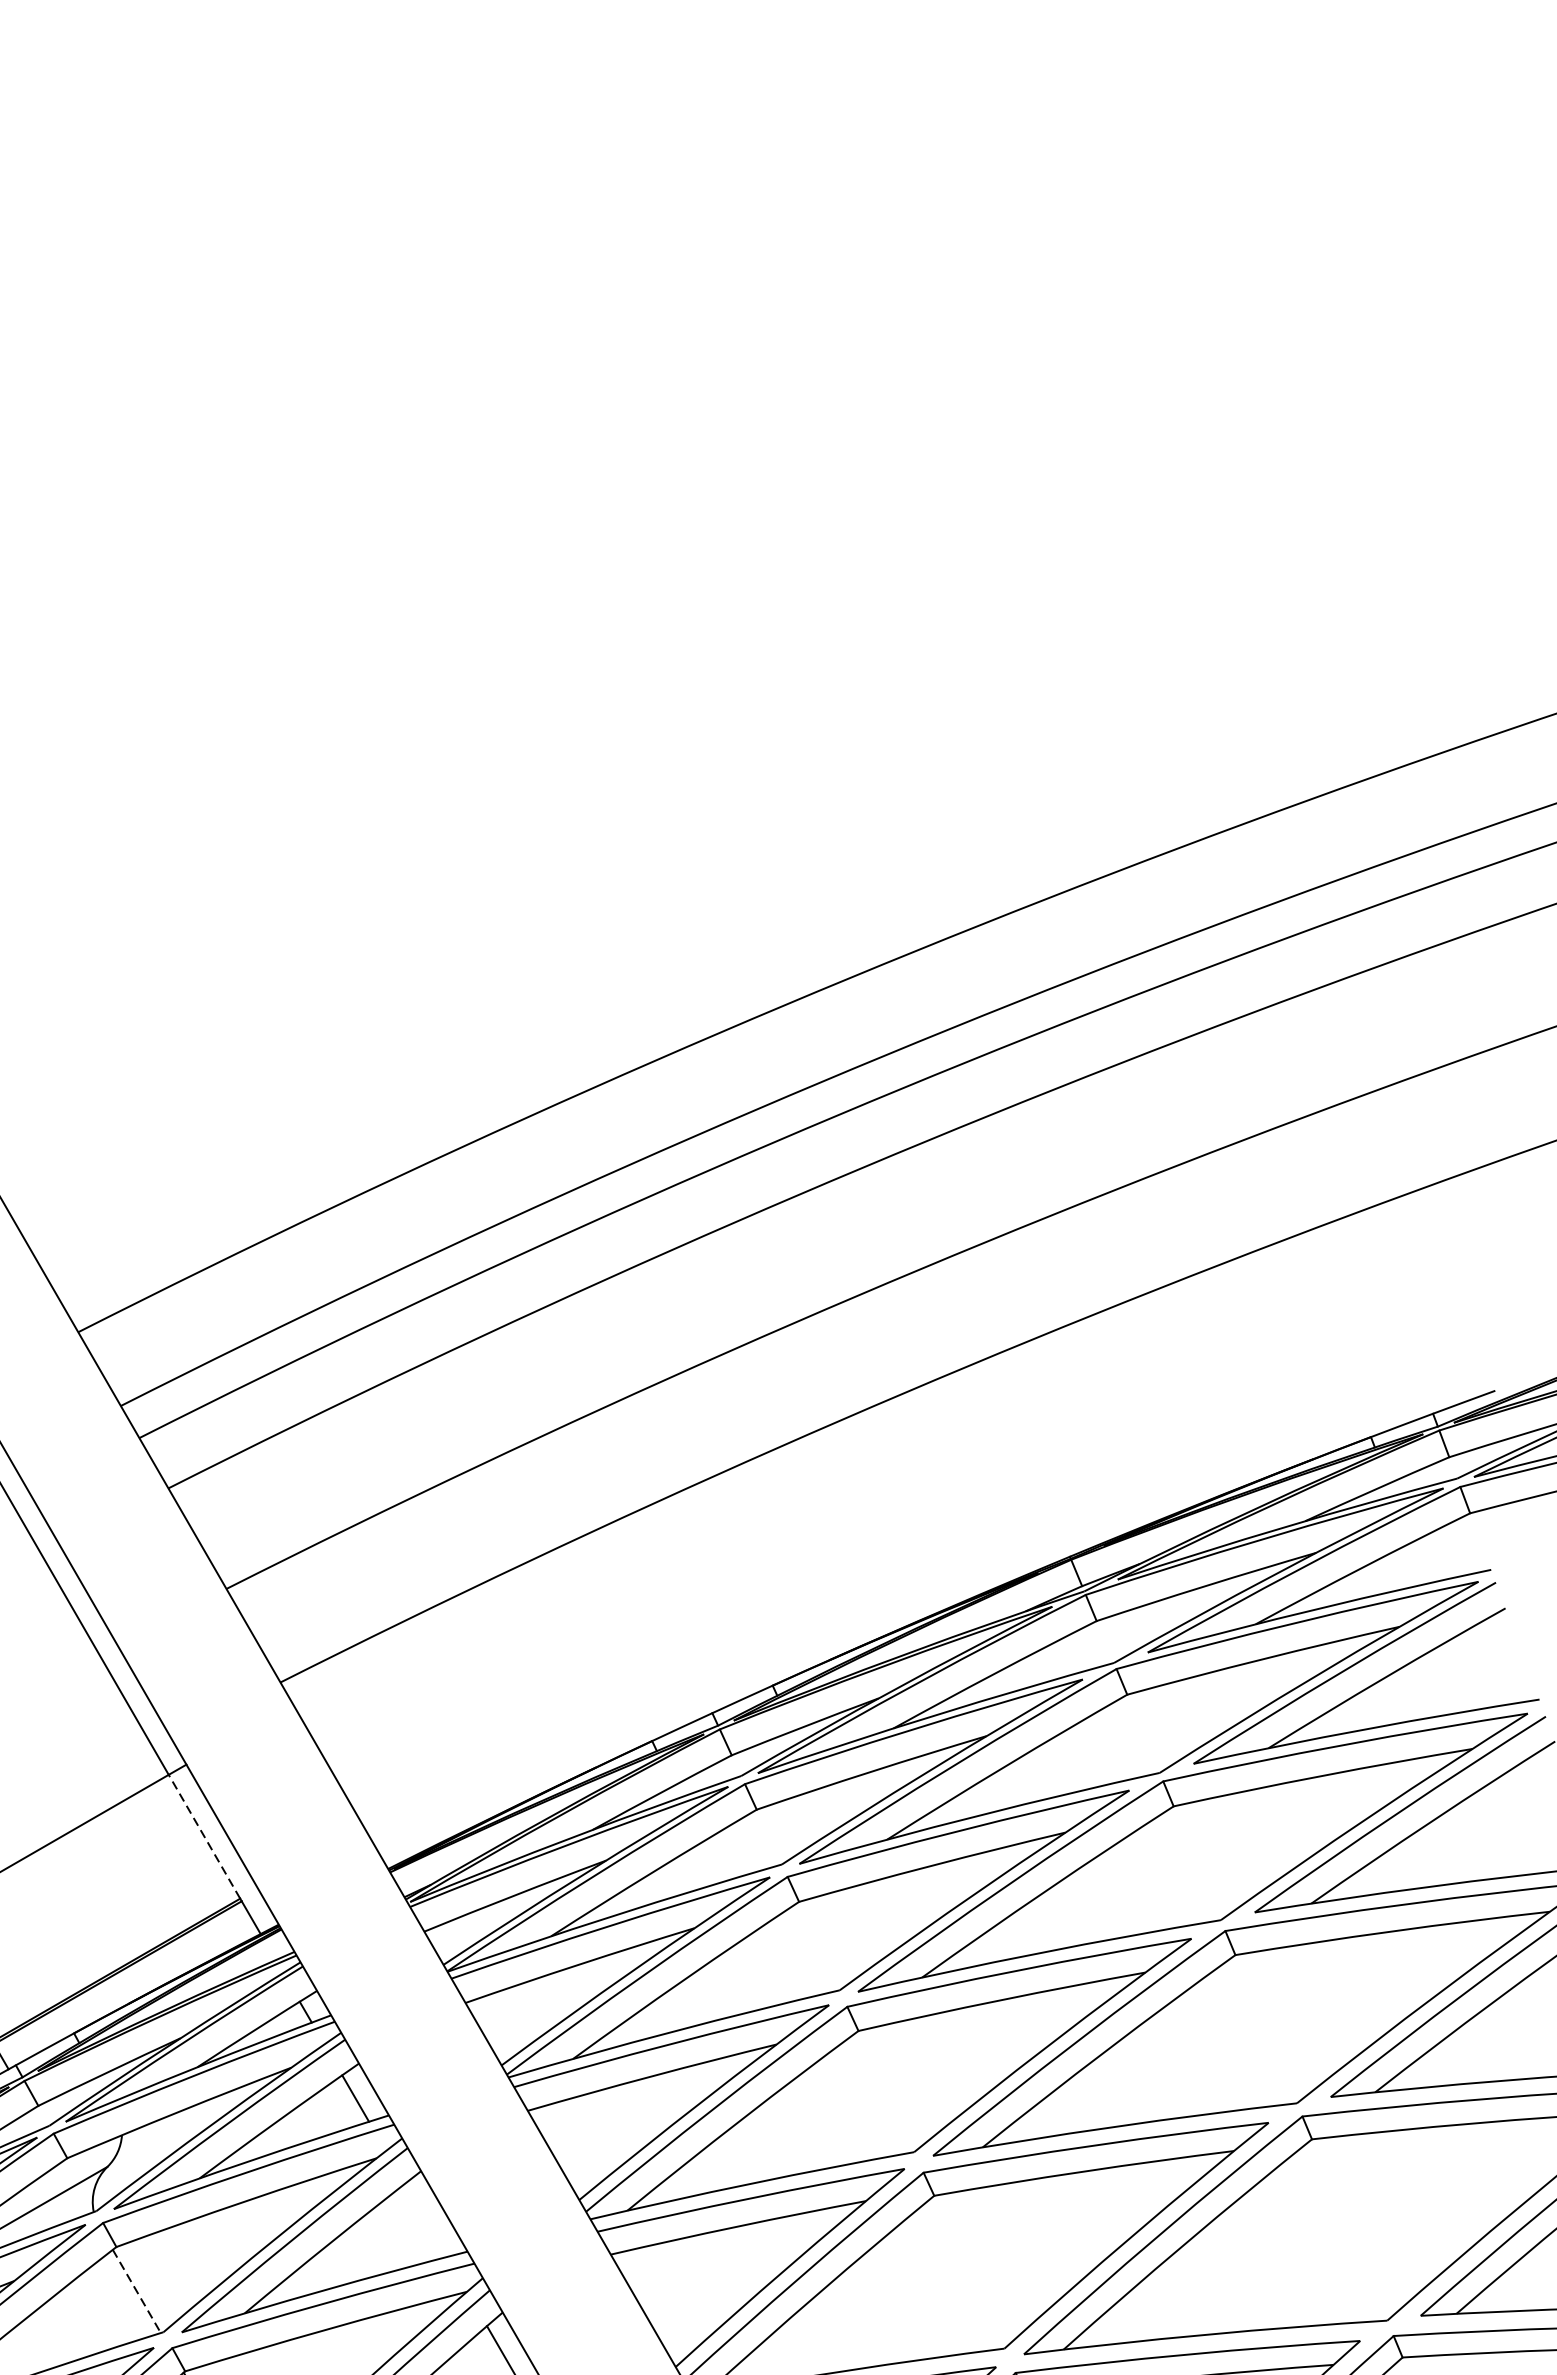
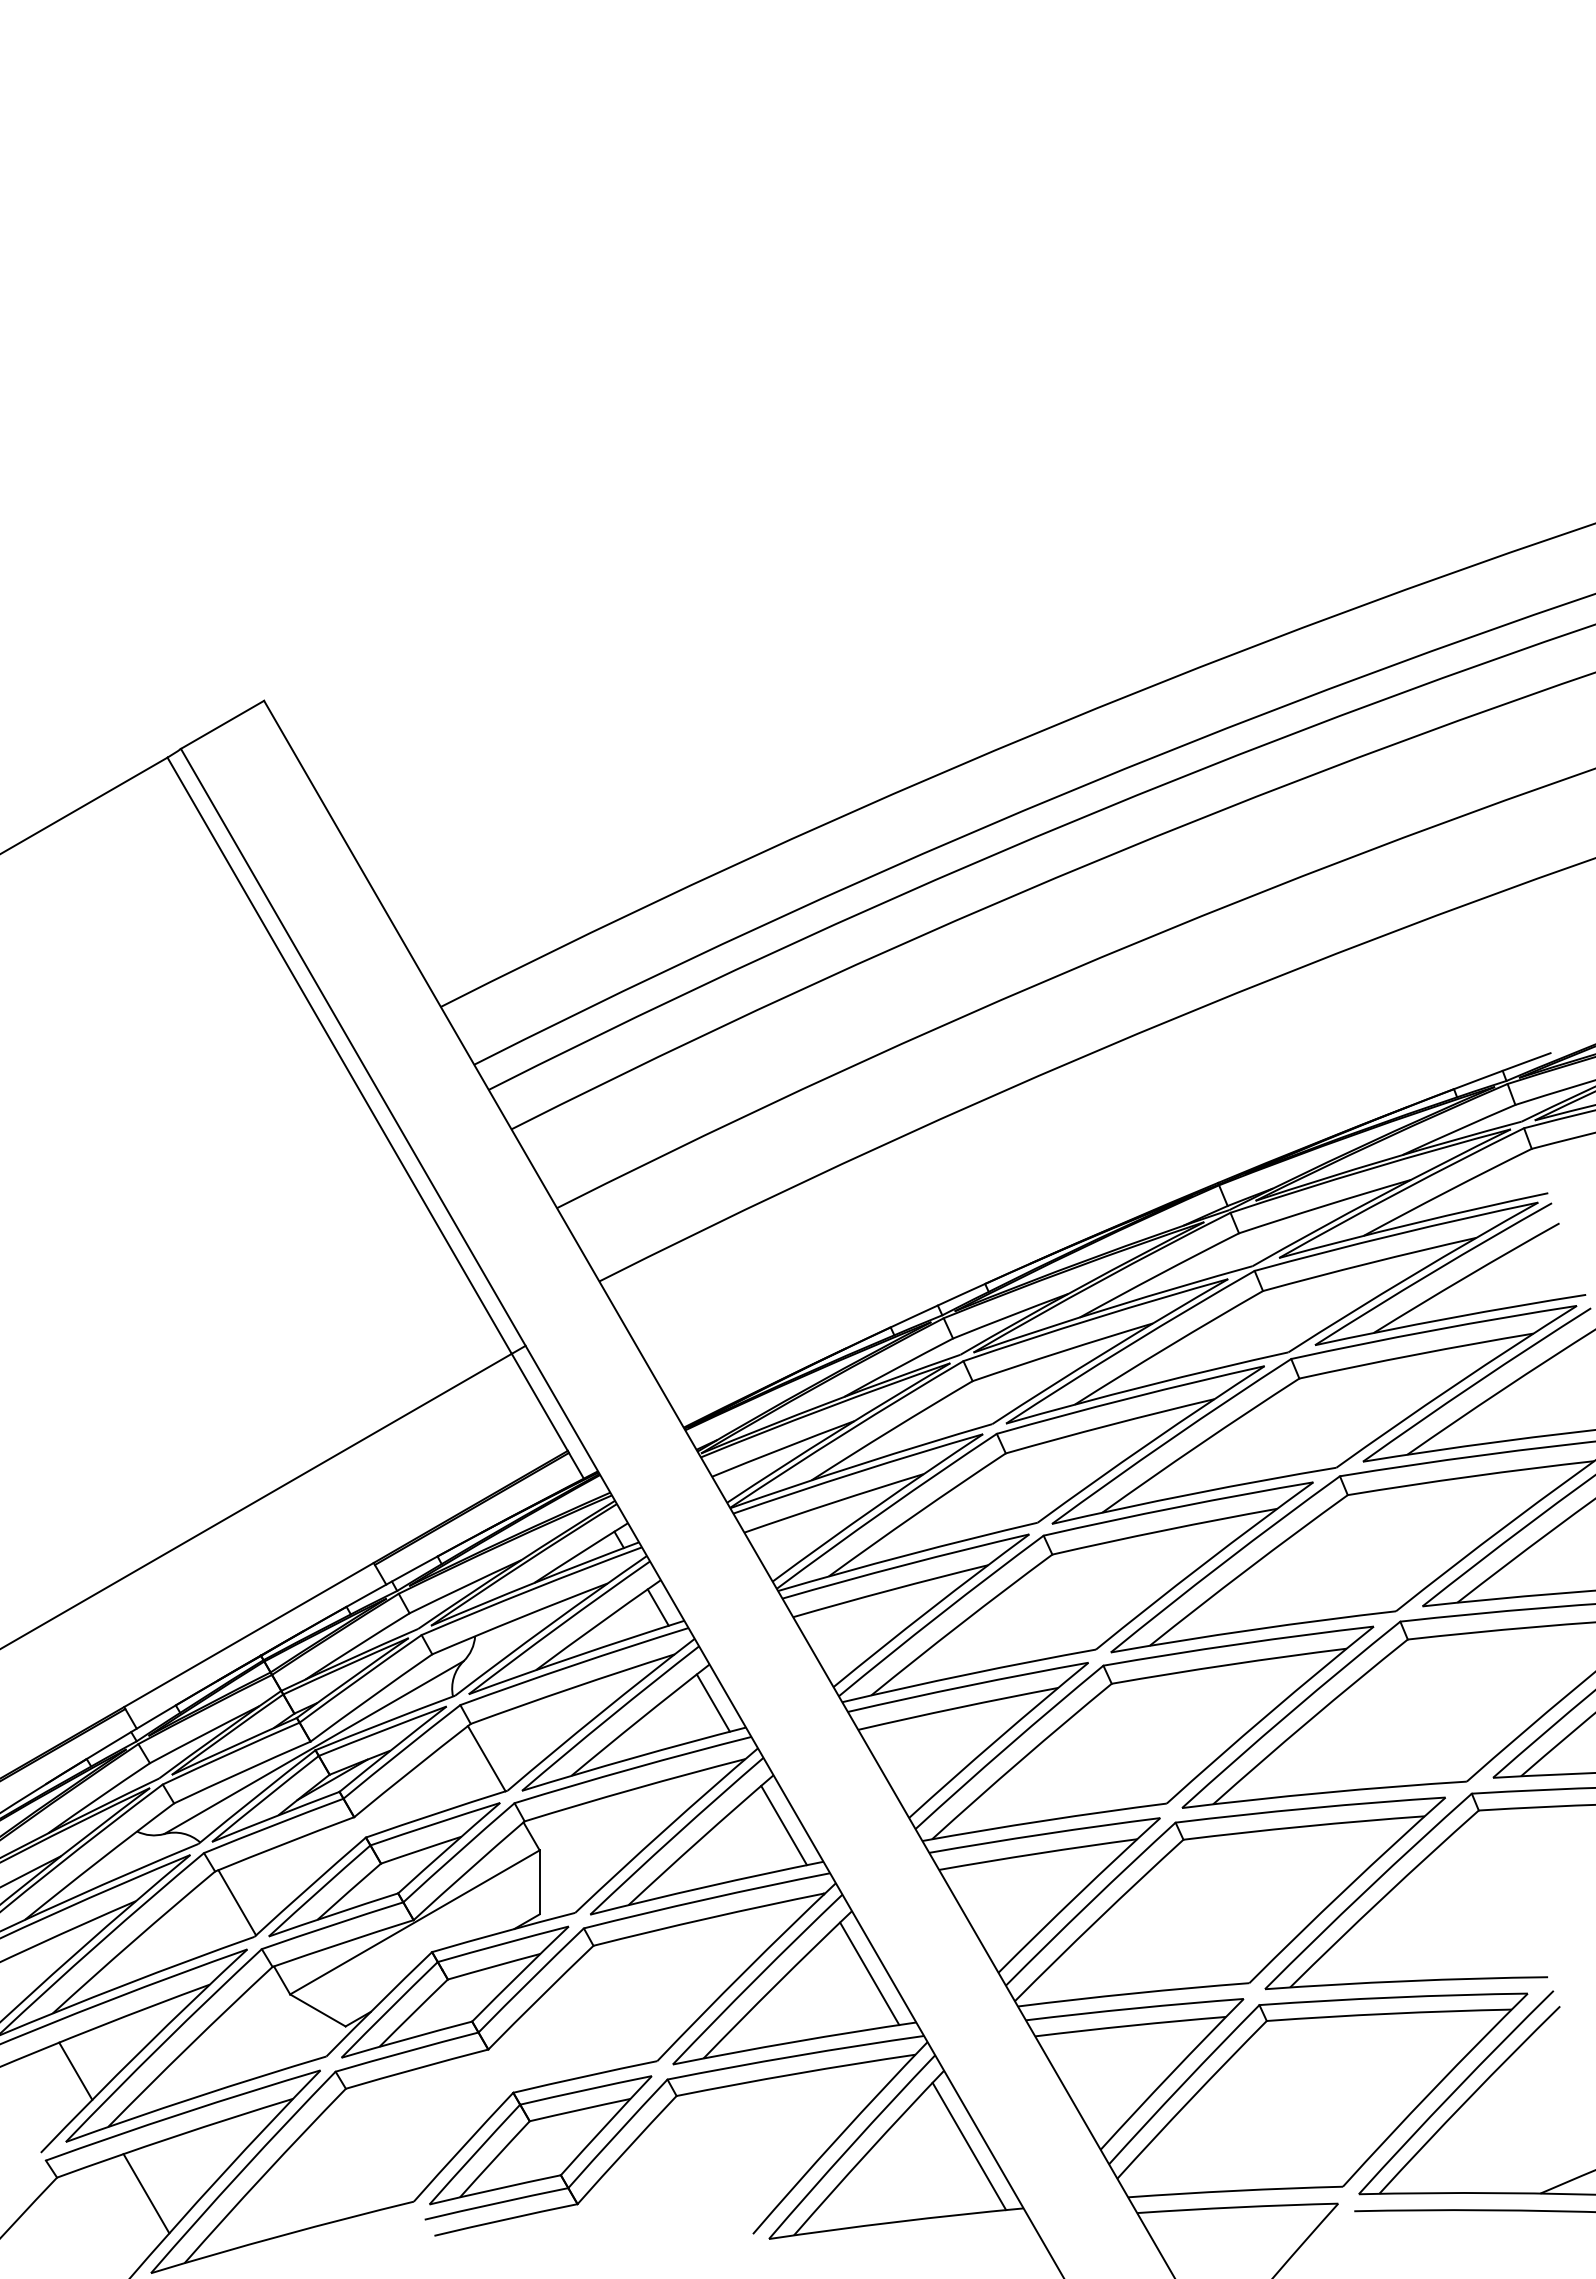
line: (204, 1835) -> (539, 1401), dashed -> solid
line: (424, 2219) -> (712, 1702), added
line: (136, 2291) -> (486, 1758), dashed -> solid

